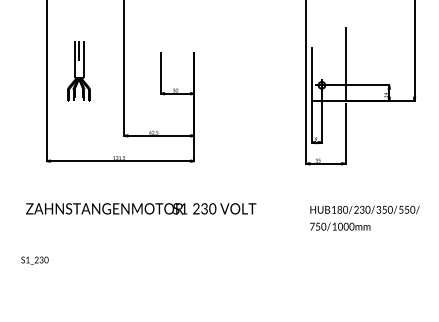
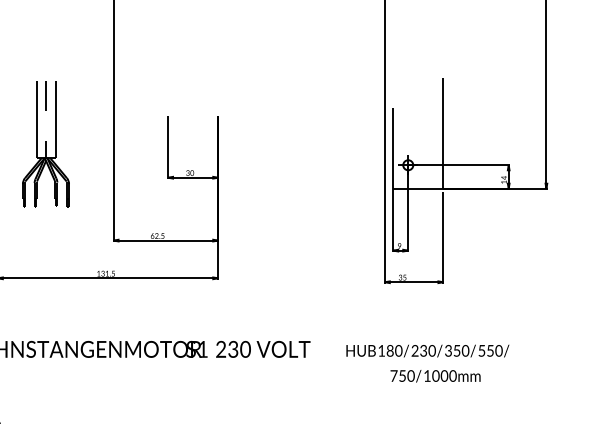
part: (78, 71) -> (45, 144), size x1.4
text: (364, 209) -> (427, 350), moved

